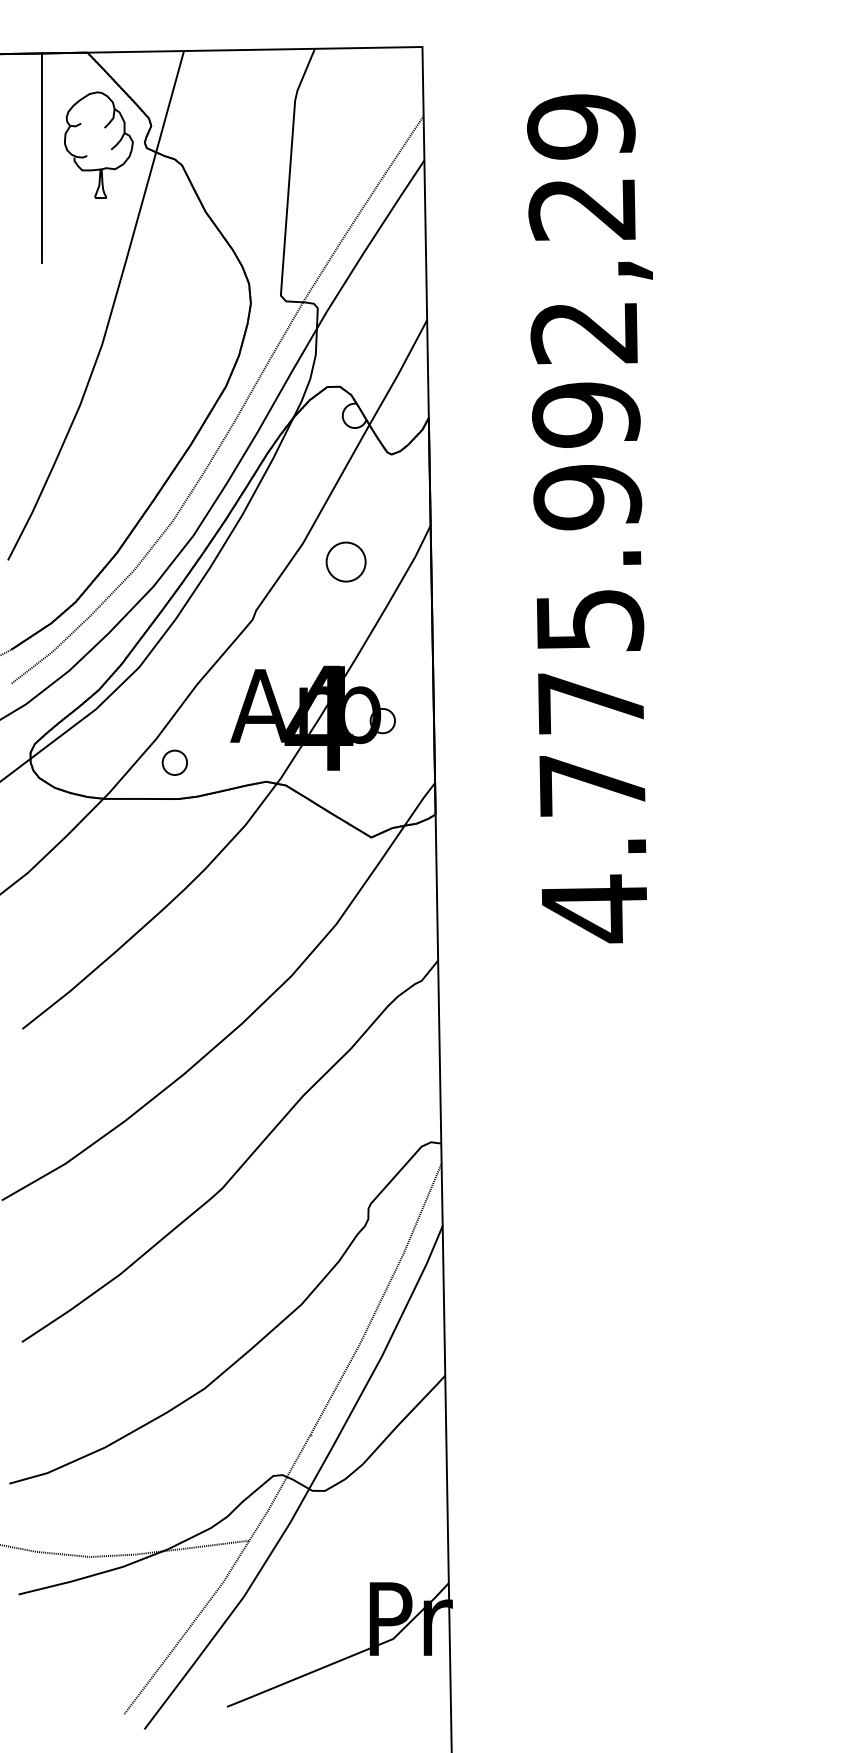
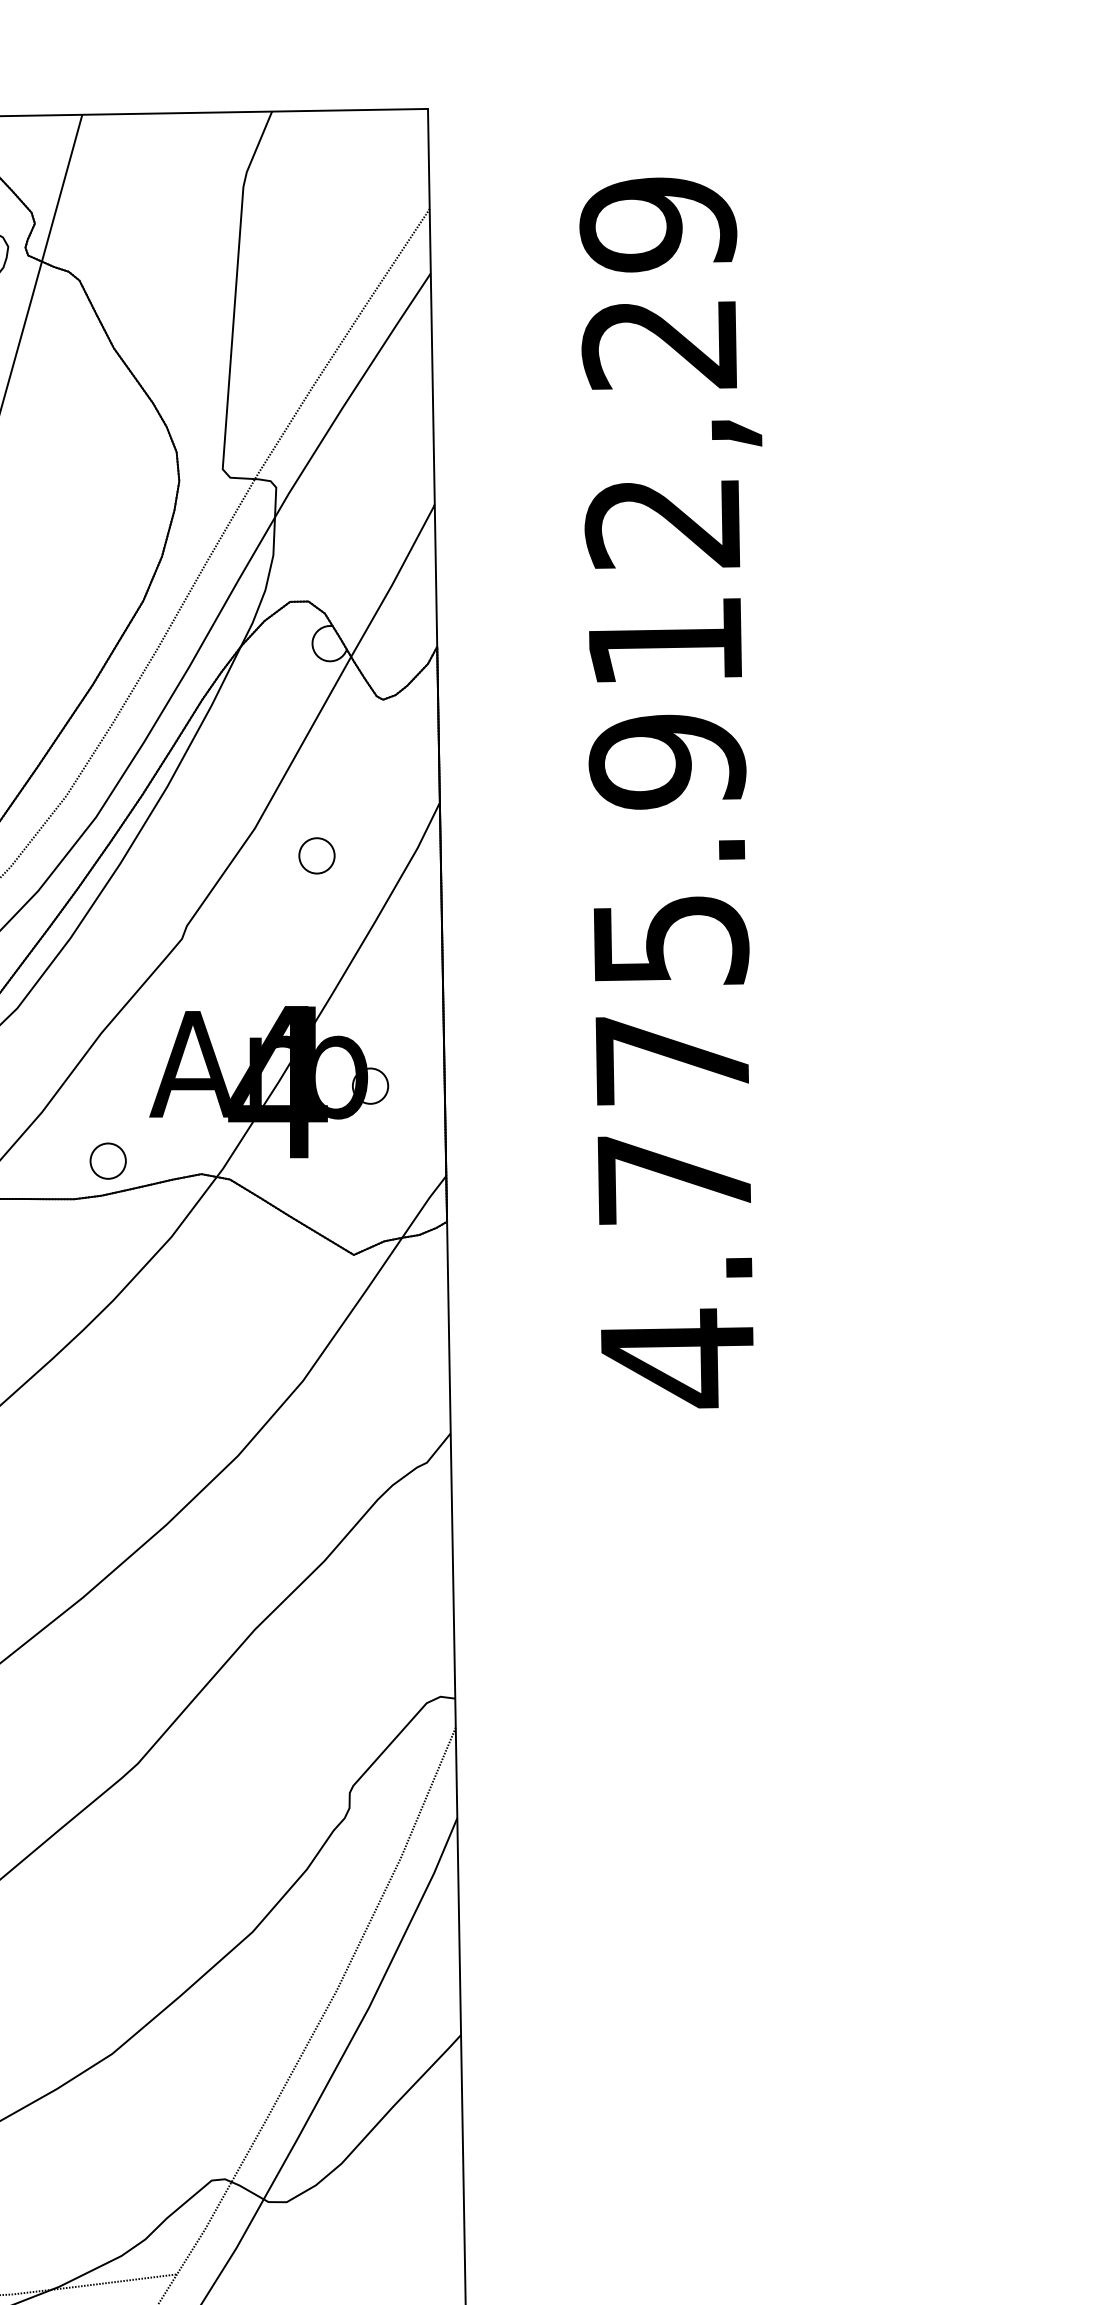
text: (585, 414) -> (664, 641), 4.775.992,29 -> 4.775.912,29
circle: (345, 562) -> (316, 856), size x0.62
circle: (174, 762) -> (107, 1160), moved

